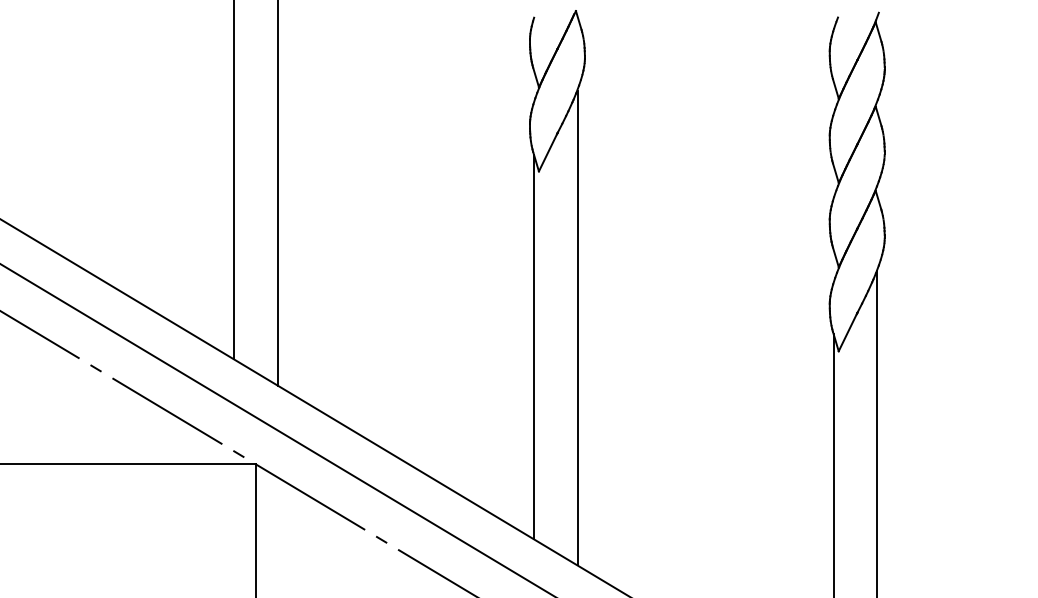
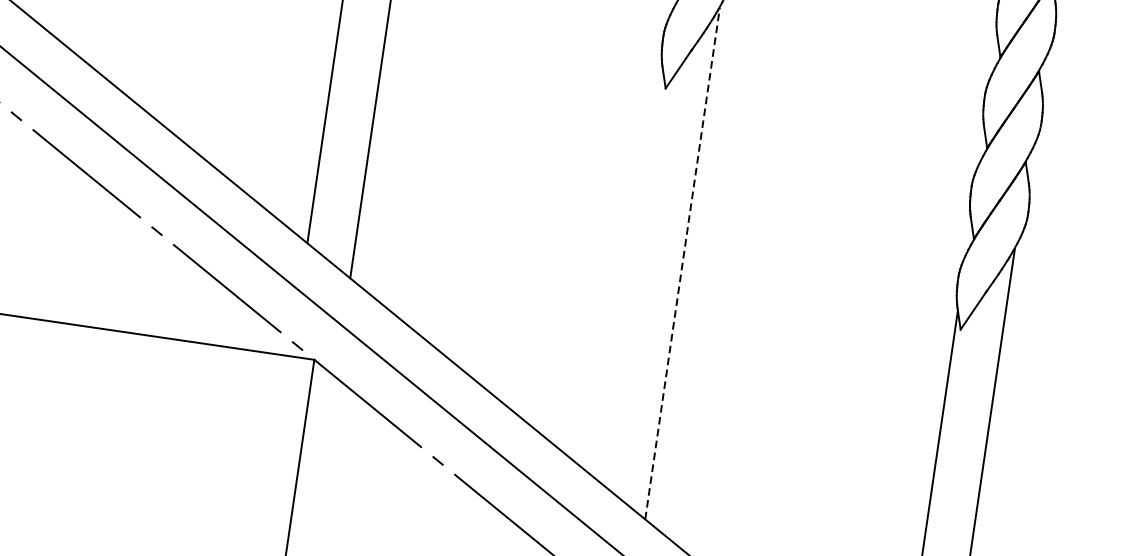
line: (577, 327) -> (682, 262), solid -> dashed
line: (533, 346) -> (632, 276), removed

